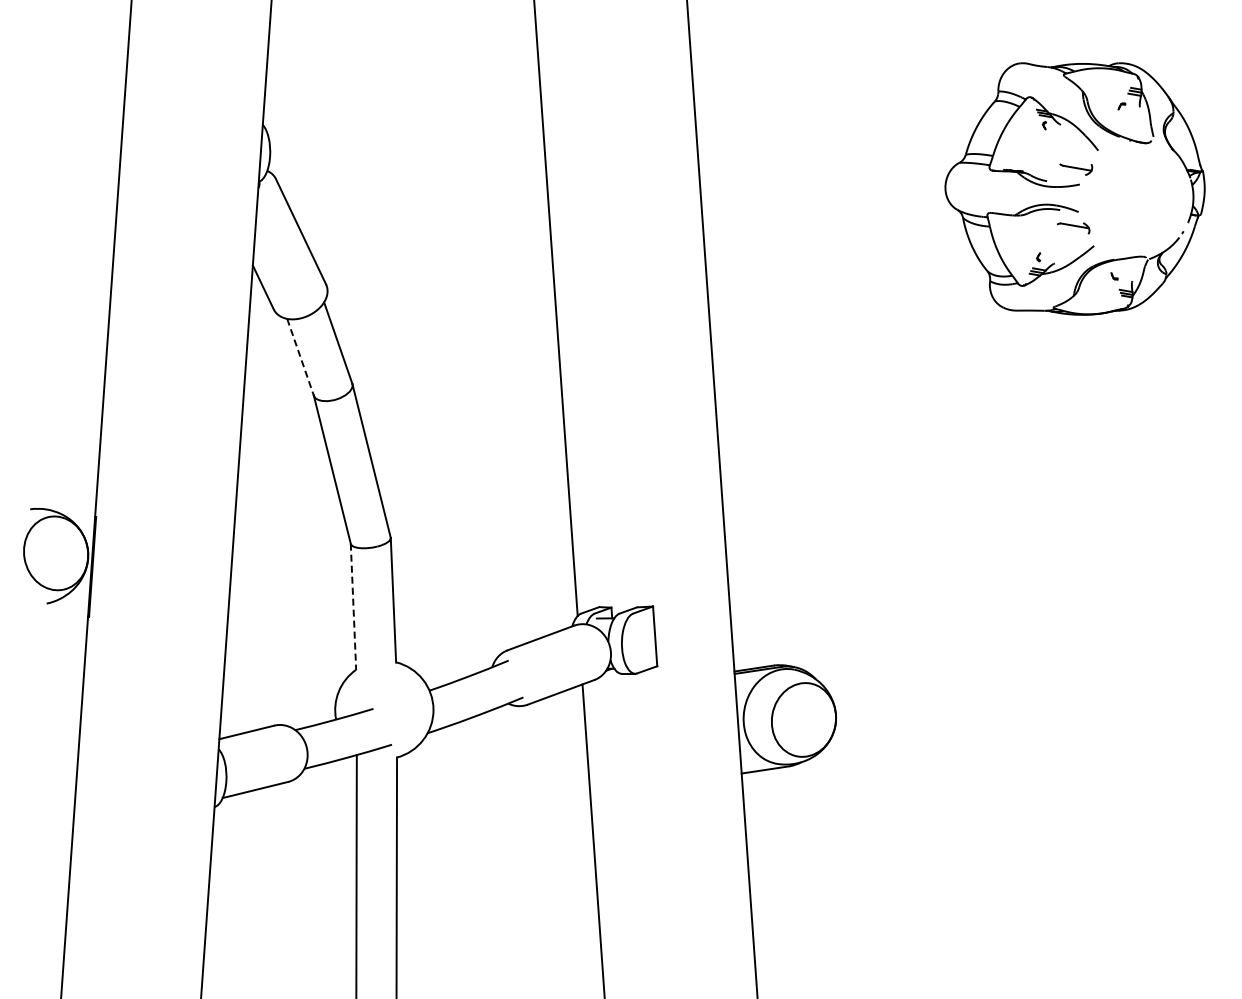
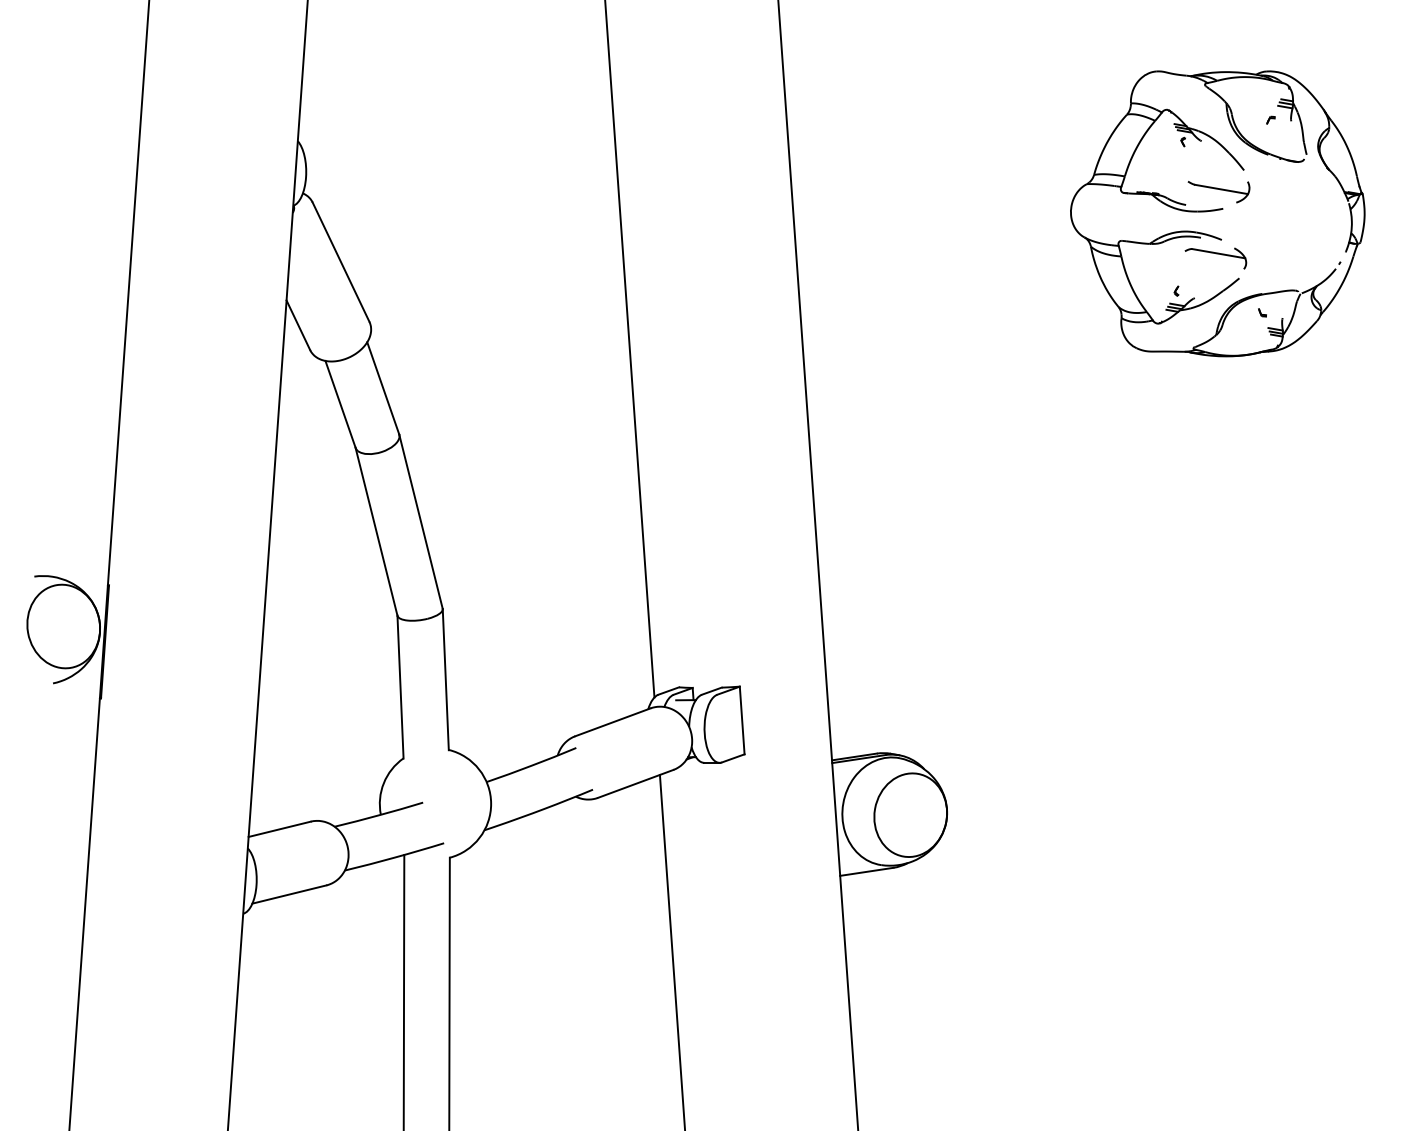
part: (1075, 169) -> (1218, 191), size x1.67
part: (1073, 228) -> (1216, 258), size x1.67
line: (300, 357) -> (340, 404), dashed -> solid
line: (353, 607) -> (400, 687), dashed -> solid

